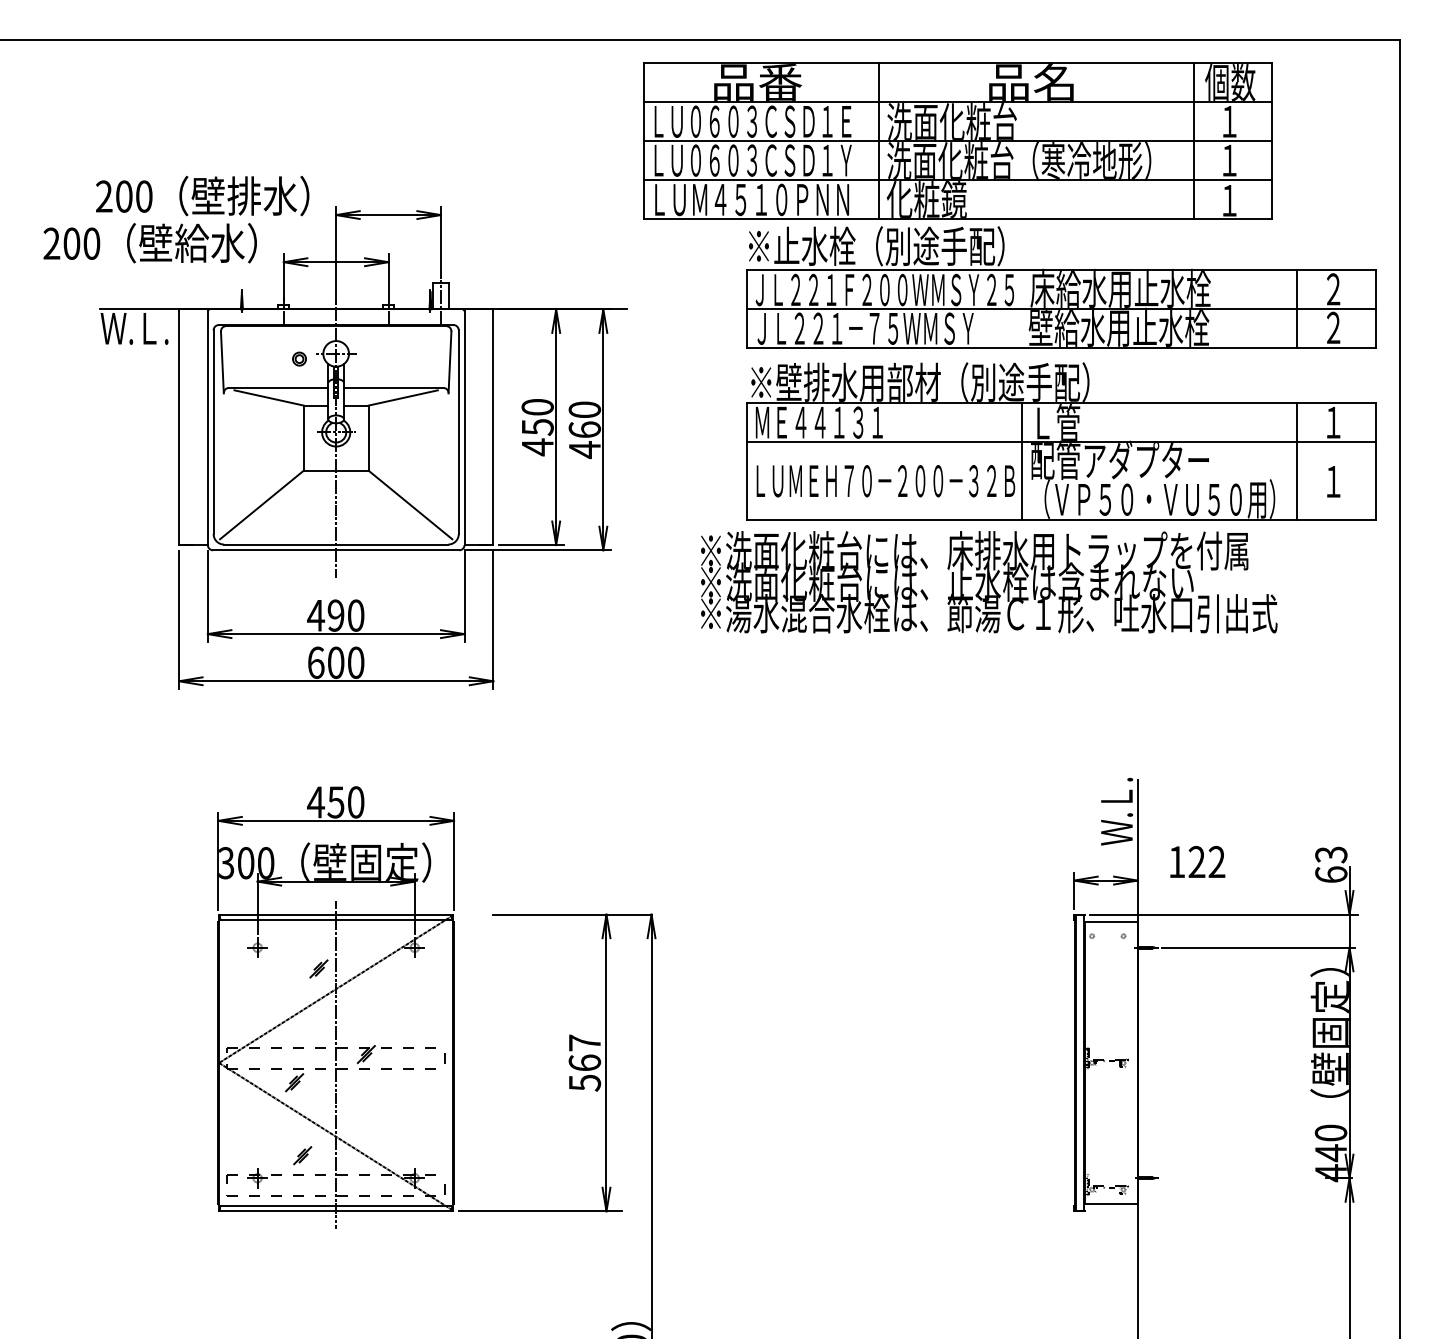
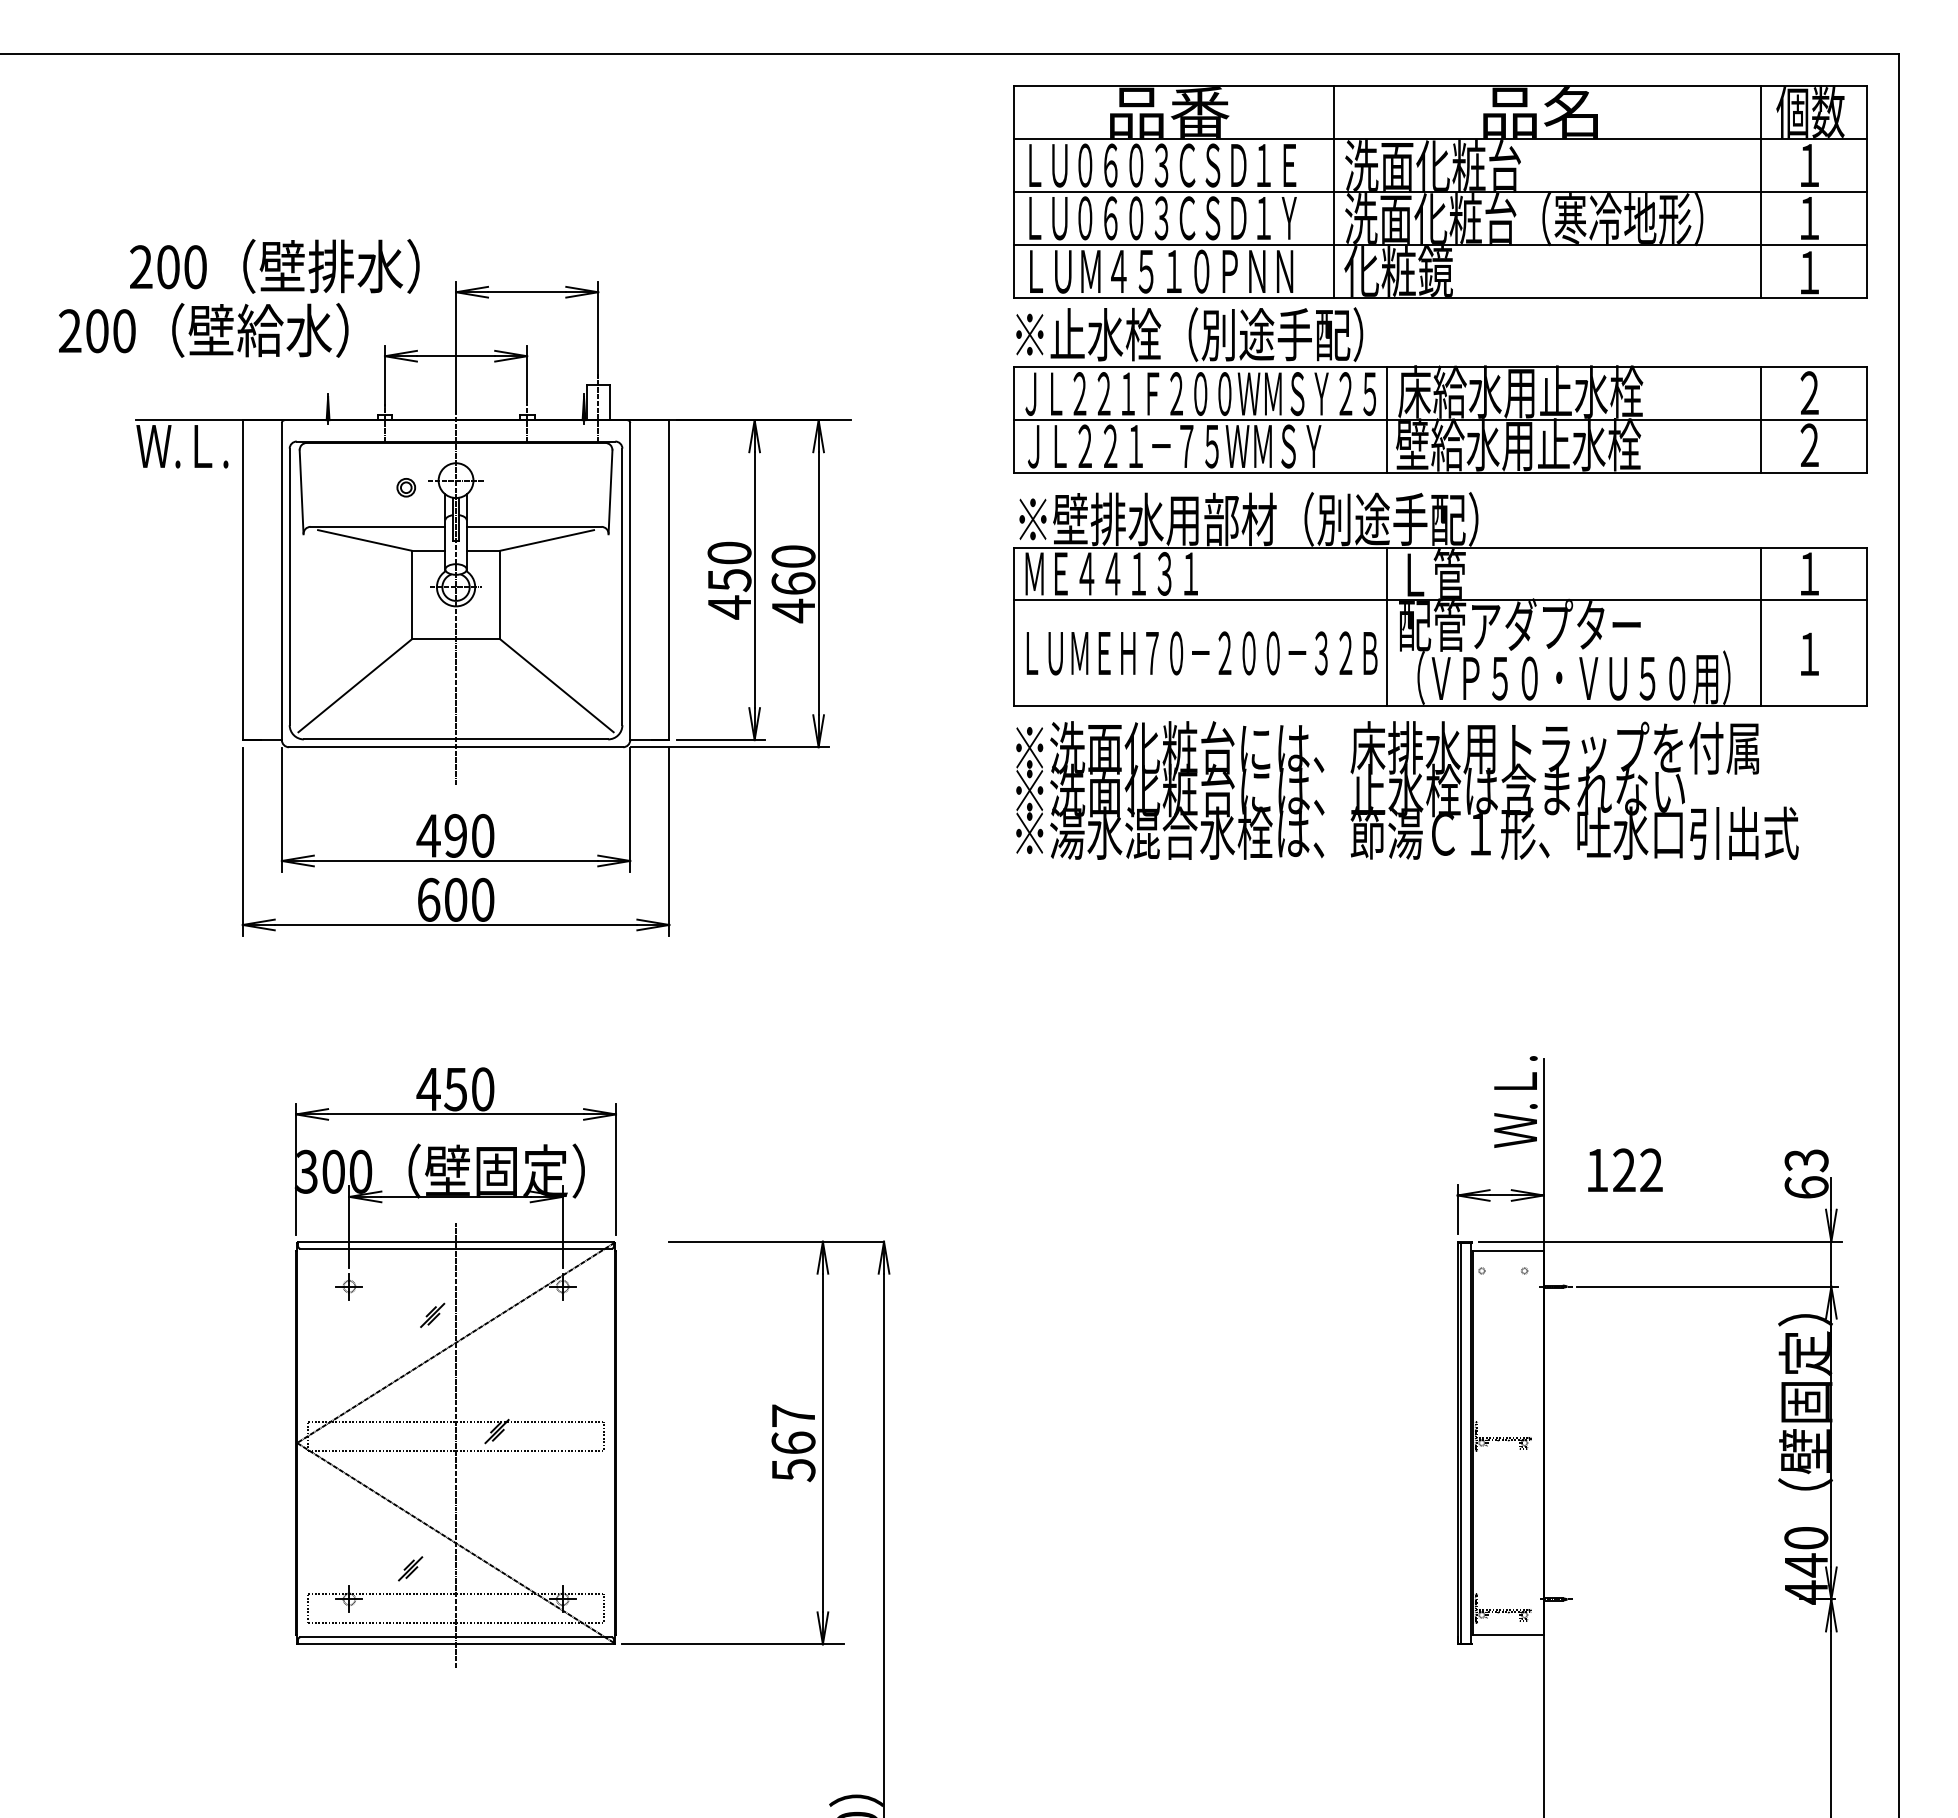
part: (957, 140) -> (1440, 191), moved
line: (1022, 309) -> (1387, 420), added
text: (989, 582) -> (1407, 790), moved
part: (294, 1082) -> (399, 1469), removed

